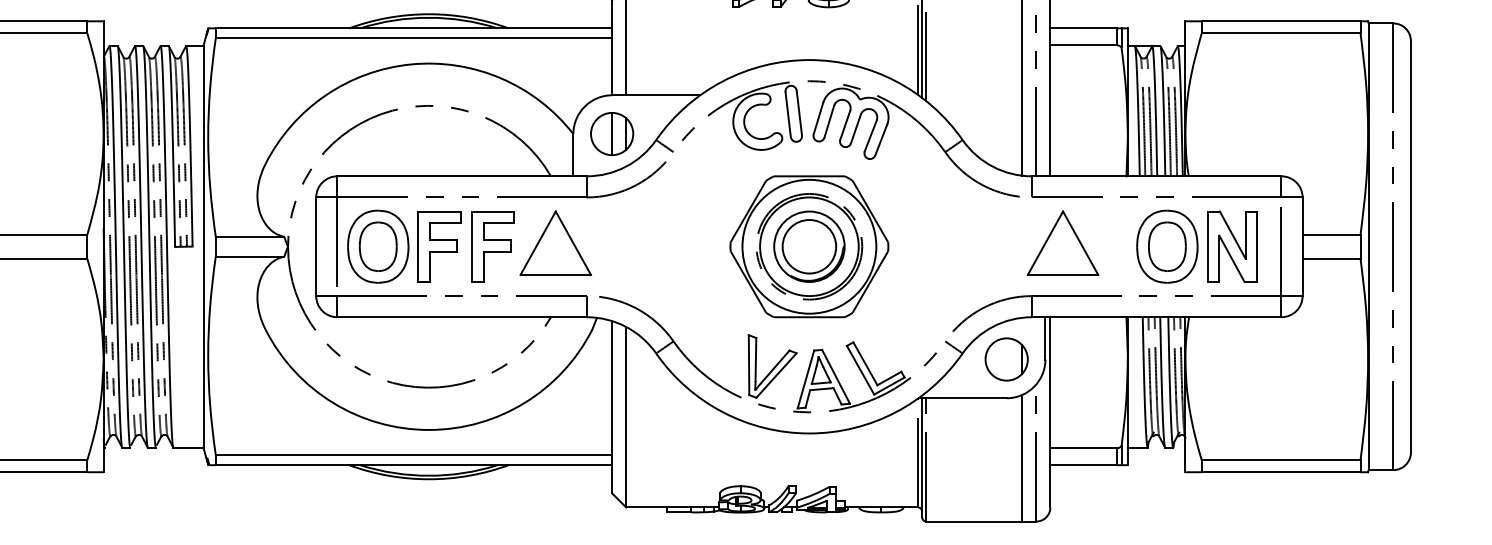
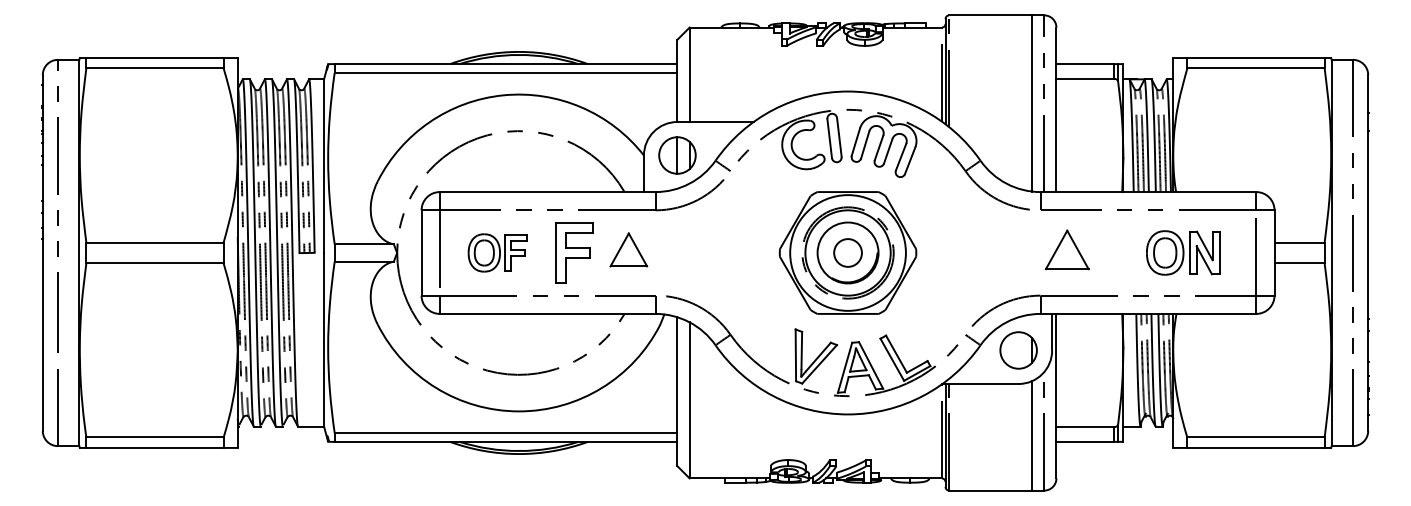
part: (555, 242) -> (628, 249), size x0.6
part: (1062, 242) -> (1066, 249), size x0.7
part: (404, 246) -> (497, 252), size x0.6
circle: (808, 246) -> (847, 252), size x0.6
part: (1196, 246) -> (1182, 252), size x0.7

